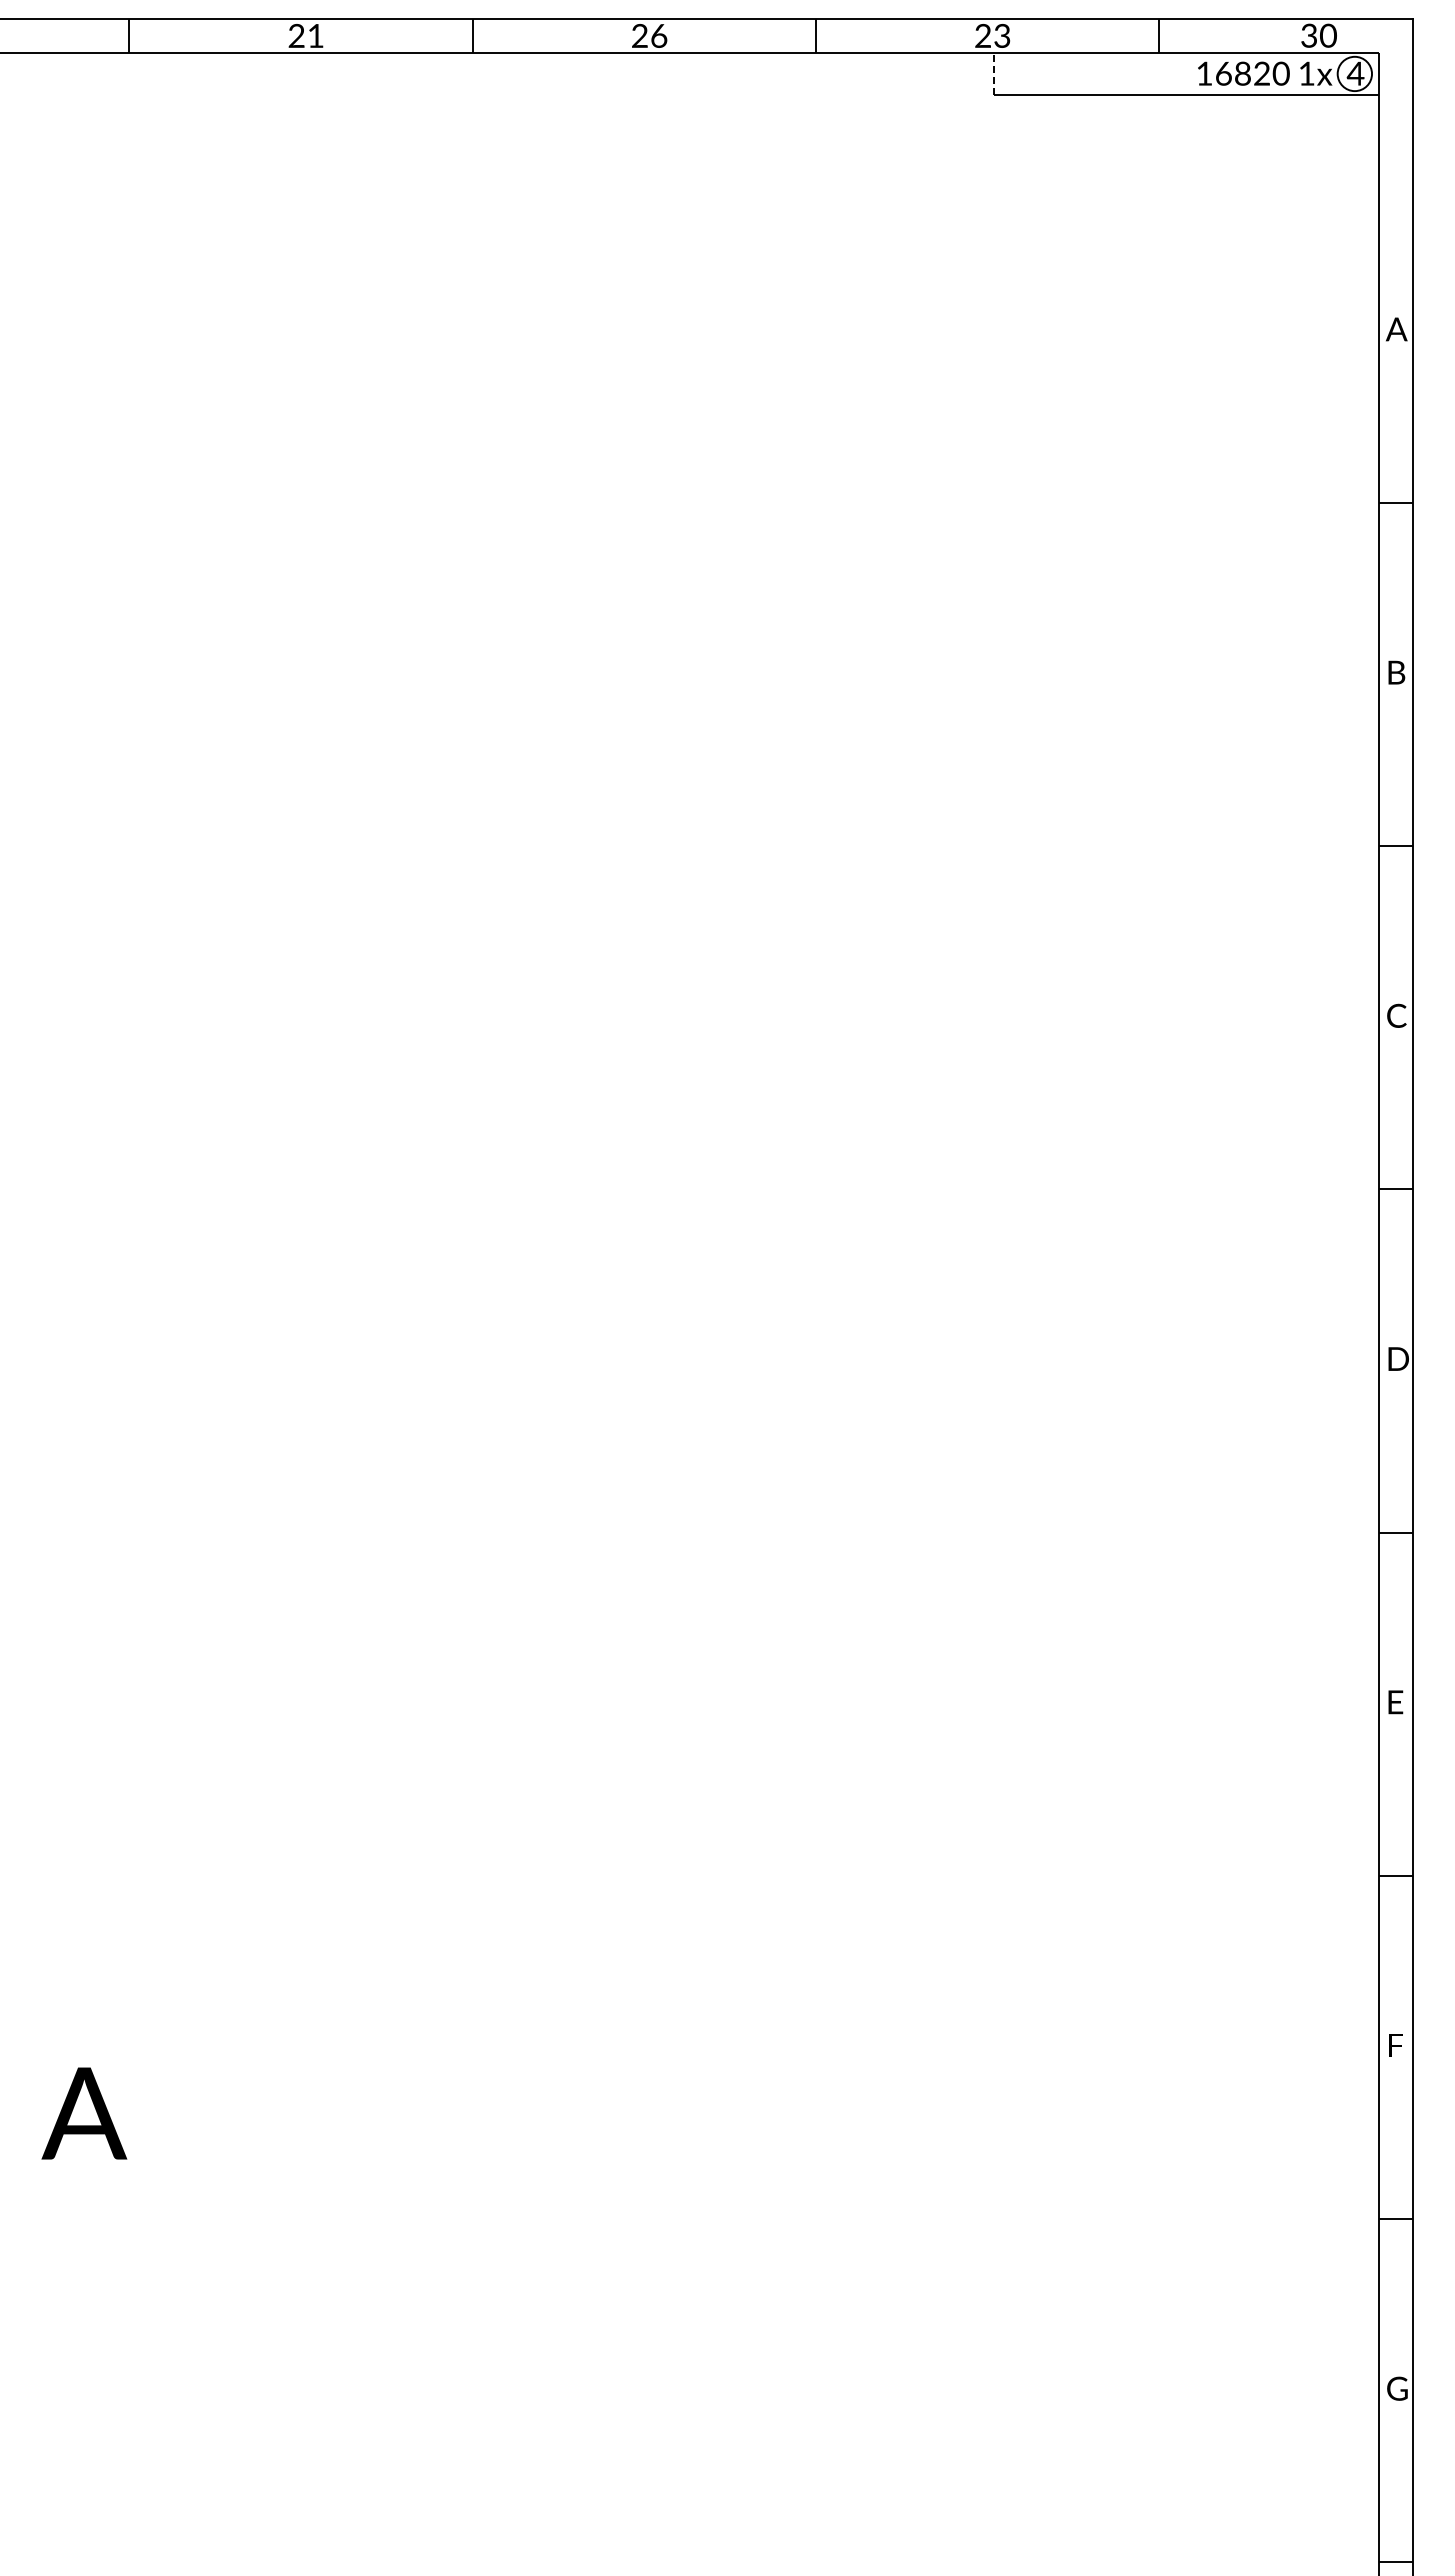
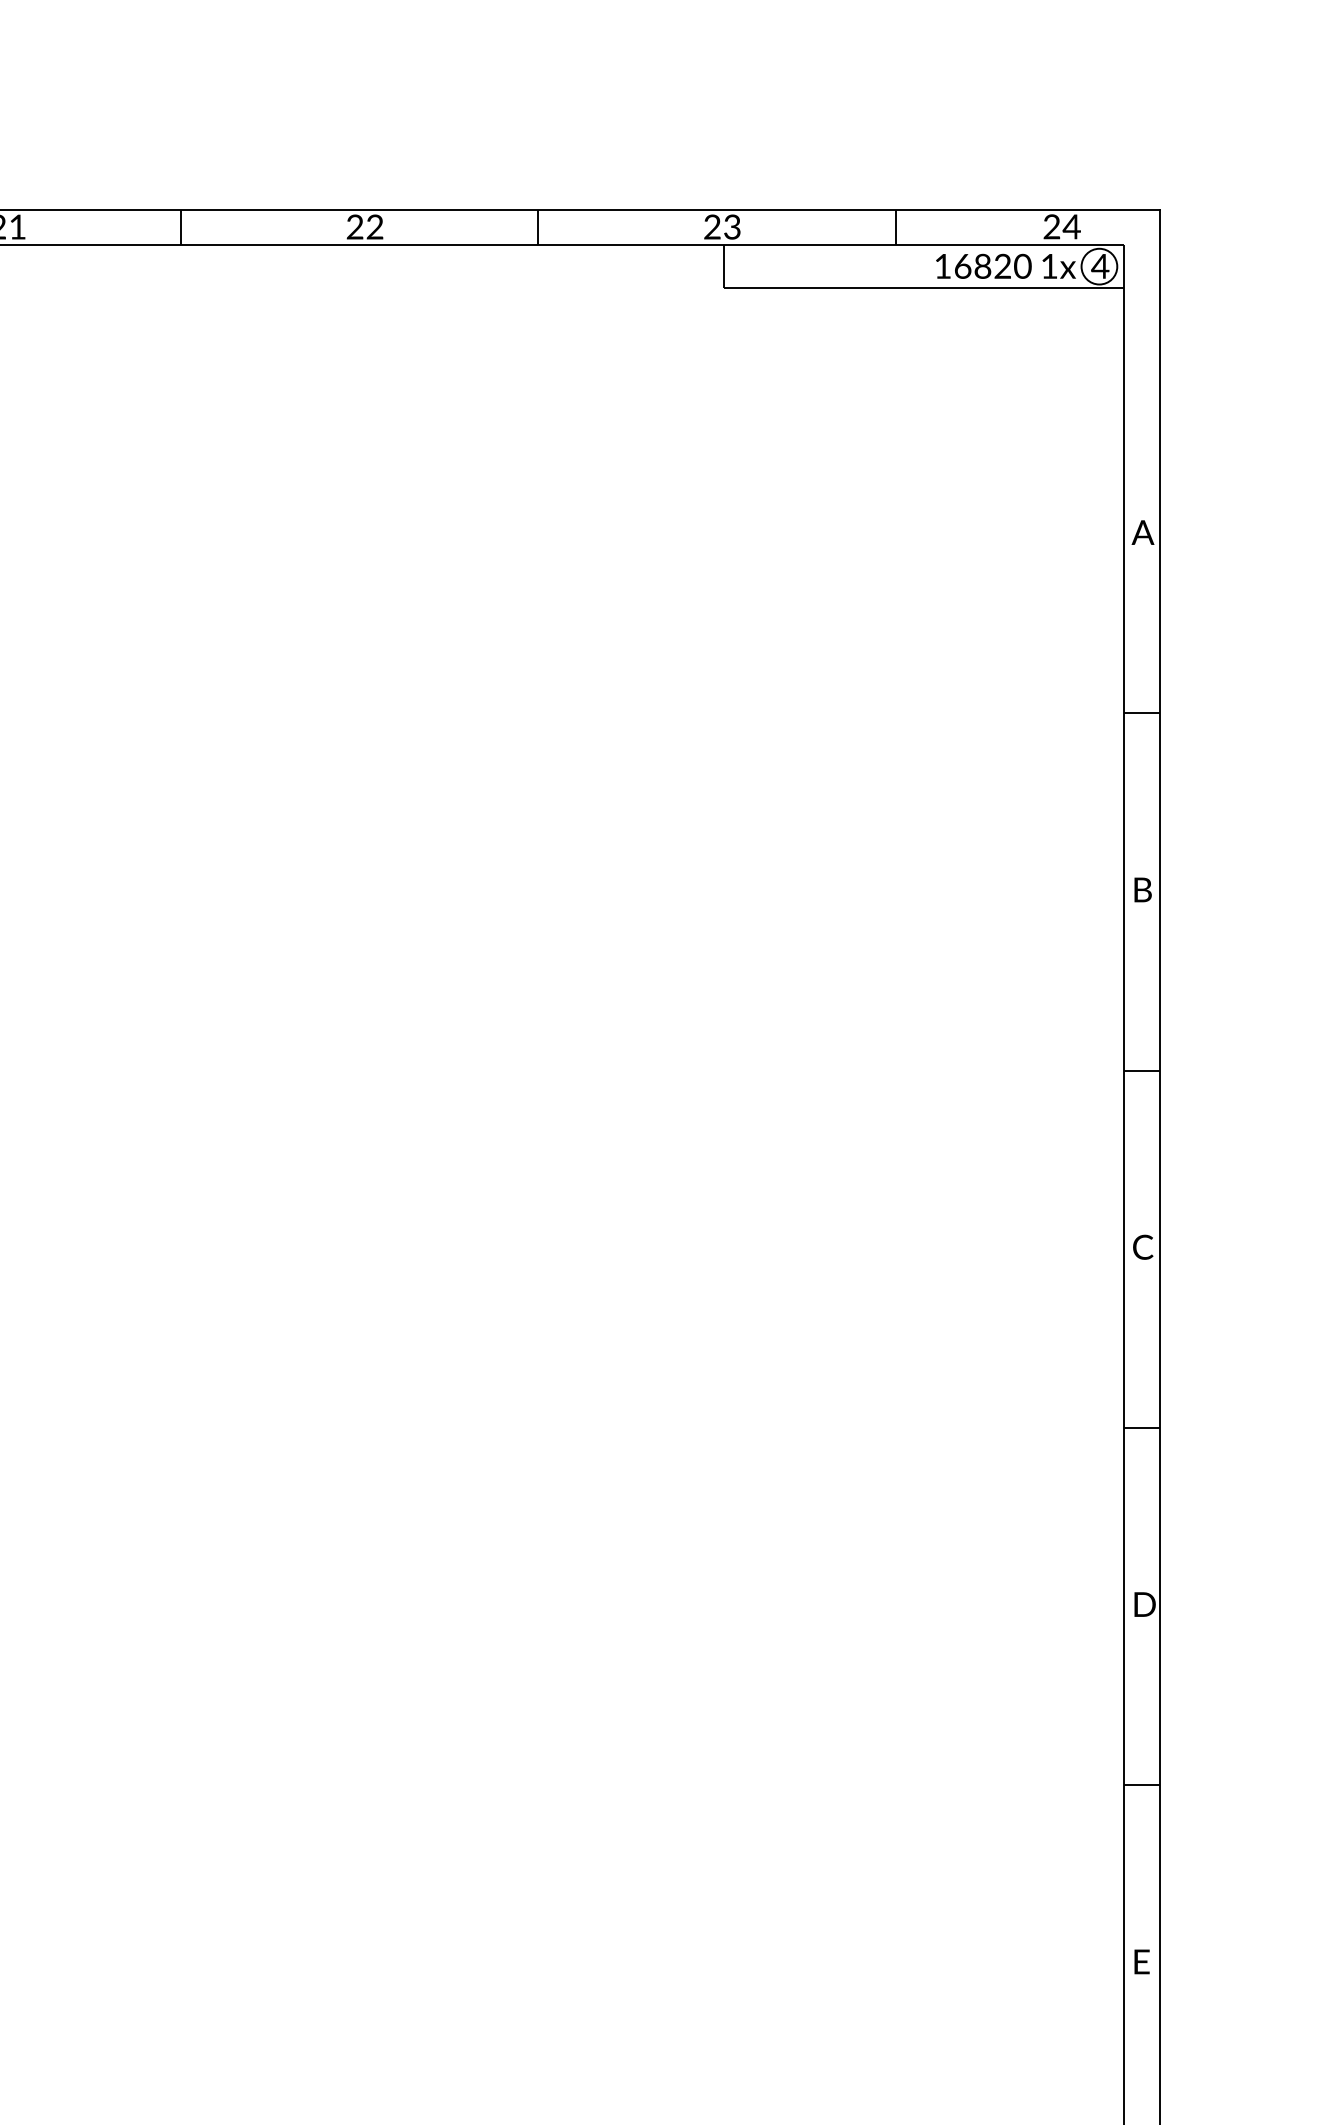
text: (659, 35) -> (375, 226), 26 -> 22
text: (1319, 35) -> (1062, 226), 30 -> 24
line: (994, 73) -> (724, 266), dashed -> solid

